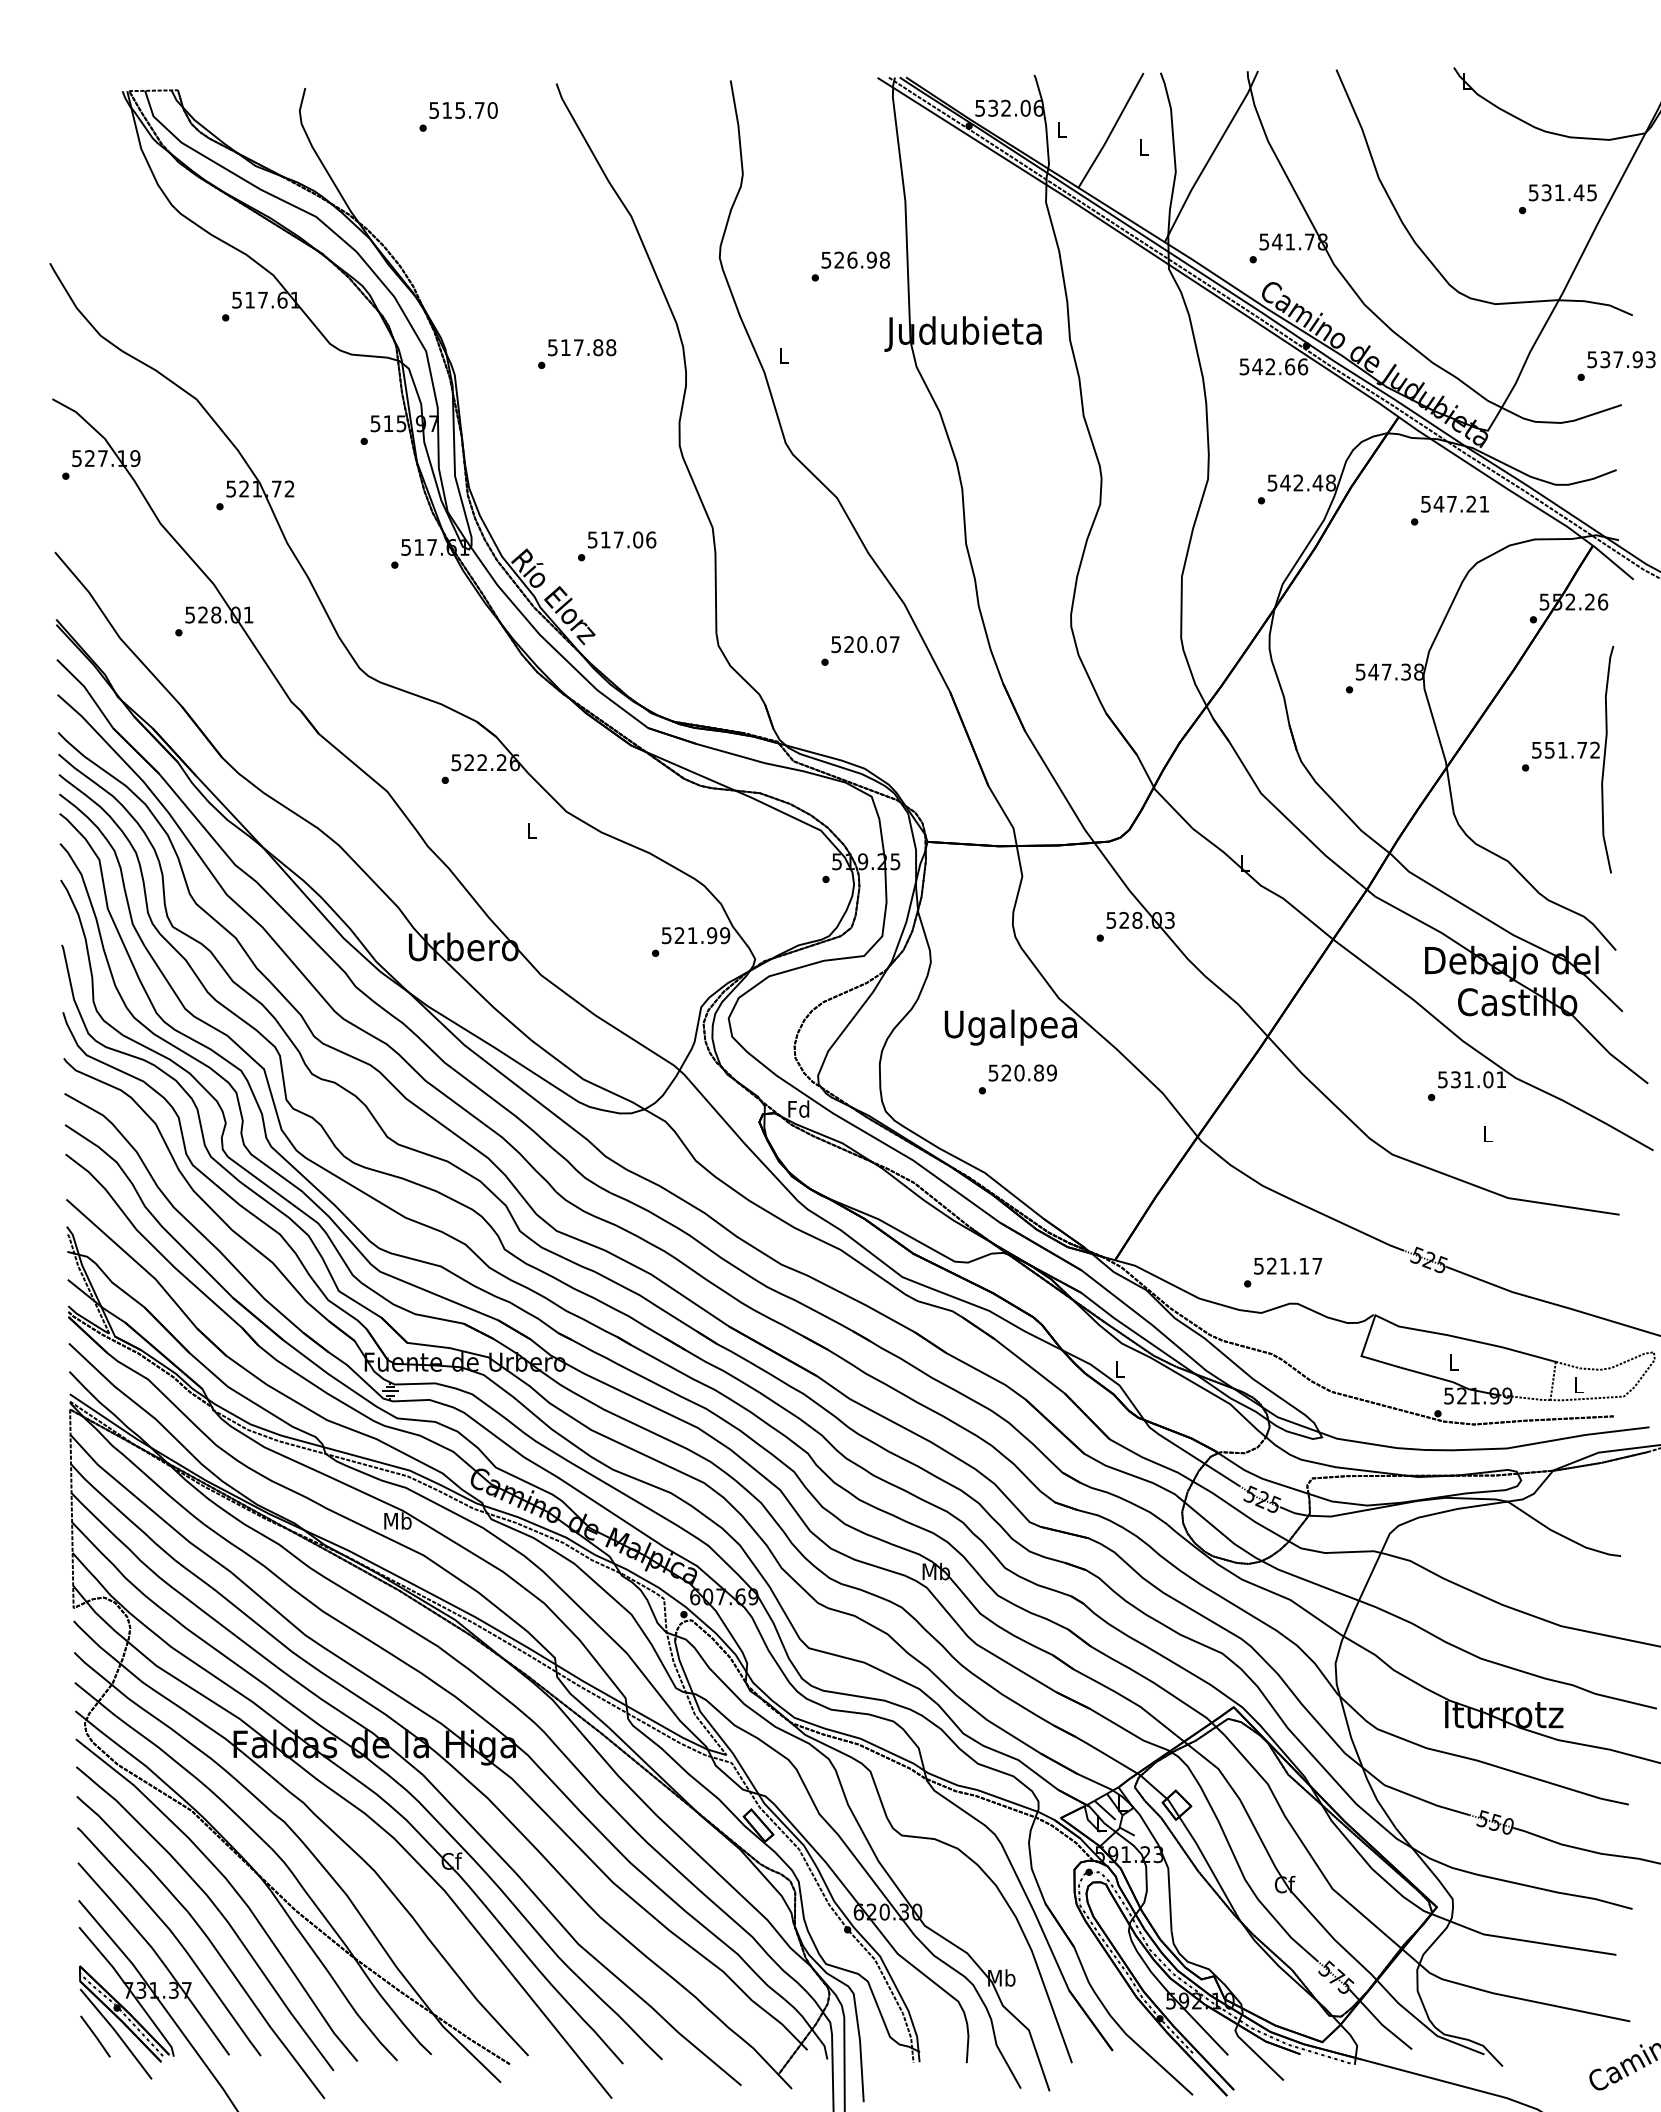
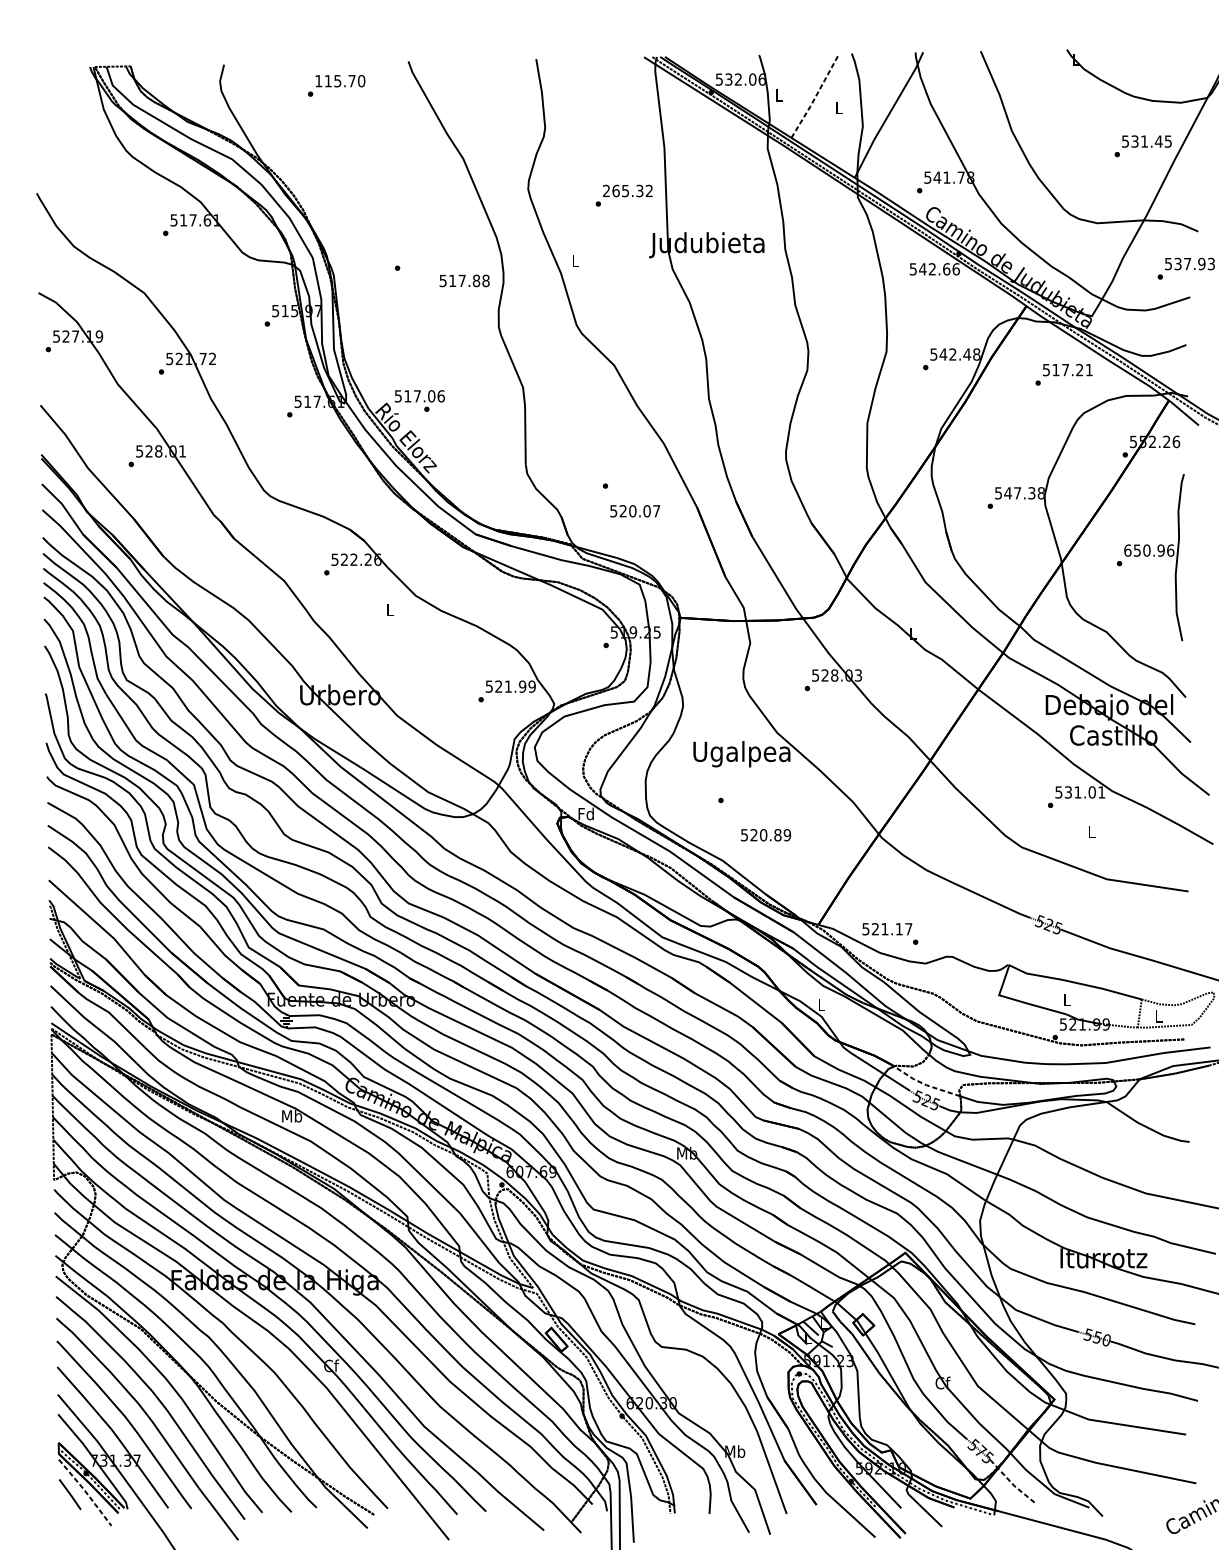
text: (433, 110) -> (318, 81), 515.70 -> 115.70
line: (1111, 131) -> (815, 96), solid -> dashed
text: (855, 259) -> (627, 190), 526.98 -> 265.32
text: (582, 347) -> (464, 280), moved
text: (1438, 504) -> (1055, 370), 547.21 -> 517.21
text: (622, 539) -> (420, 395), moved
text: (865, 644) -> (635, 511), moved
text: (1565, 749) -> (1148, 550), 551.72 -> 650.96
text: (1022, 1072) -> (765, 834), moved
text: (1288, 1265) -> (887, 928), moved
line: (1260, 1477) -> (925, 1084), solid -> dashed
line: (1378, 2021) -> (1011, 1483), solid -> dashed
line: (117, 2033) -> (86, 1492), solid -> dashed

